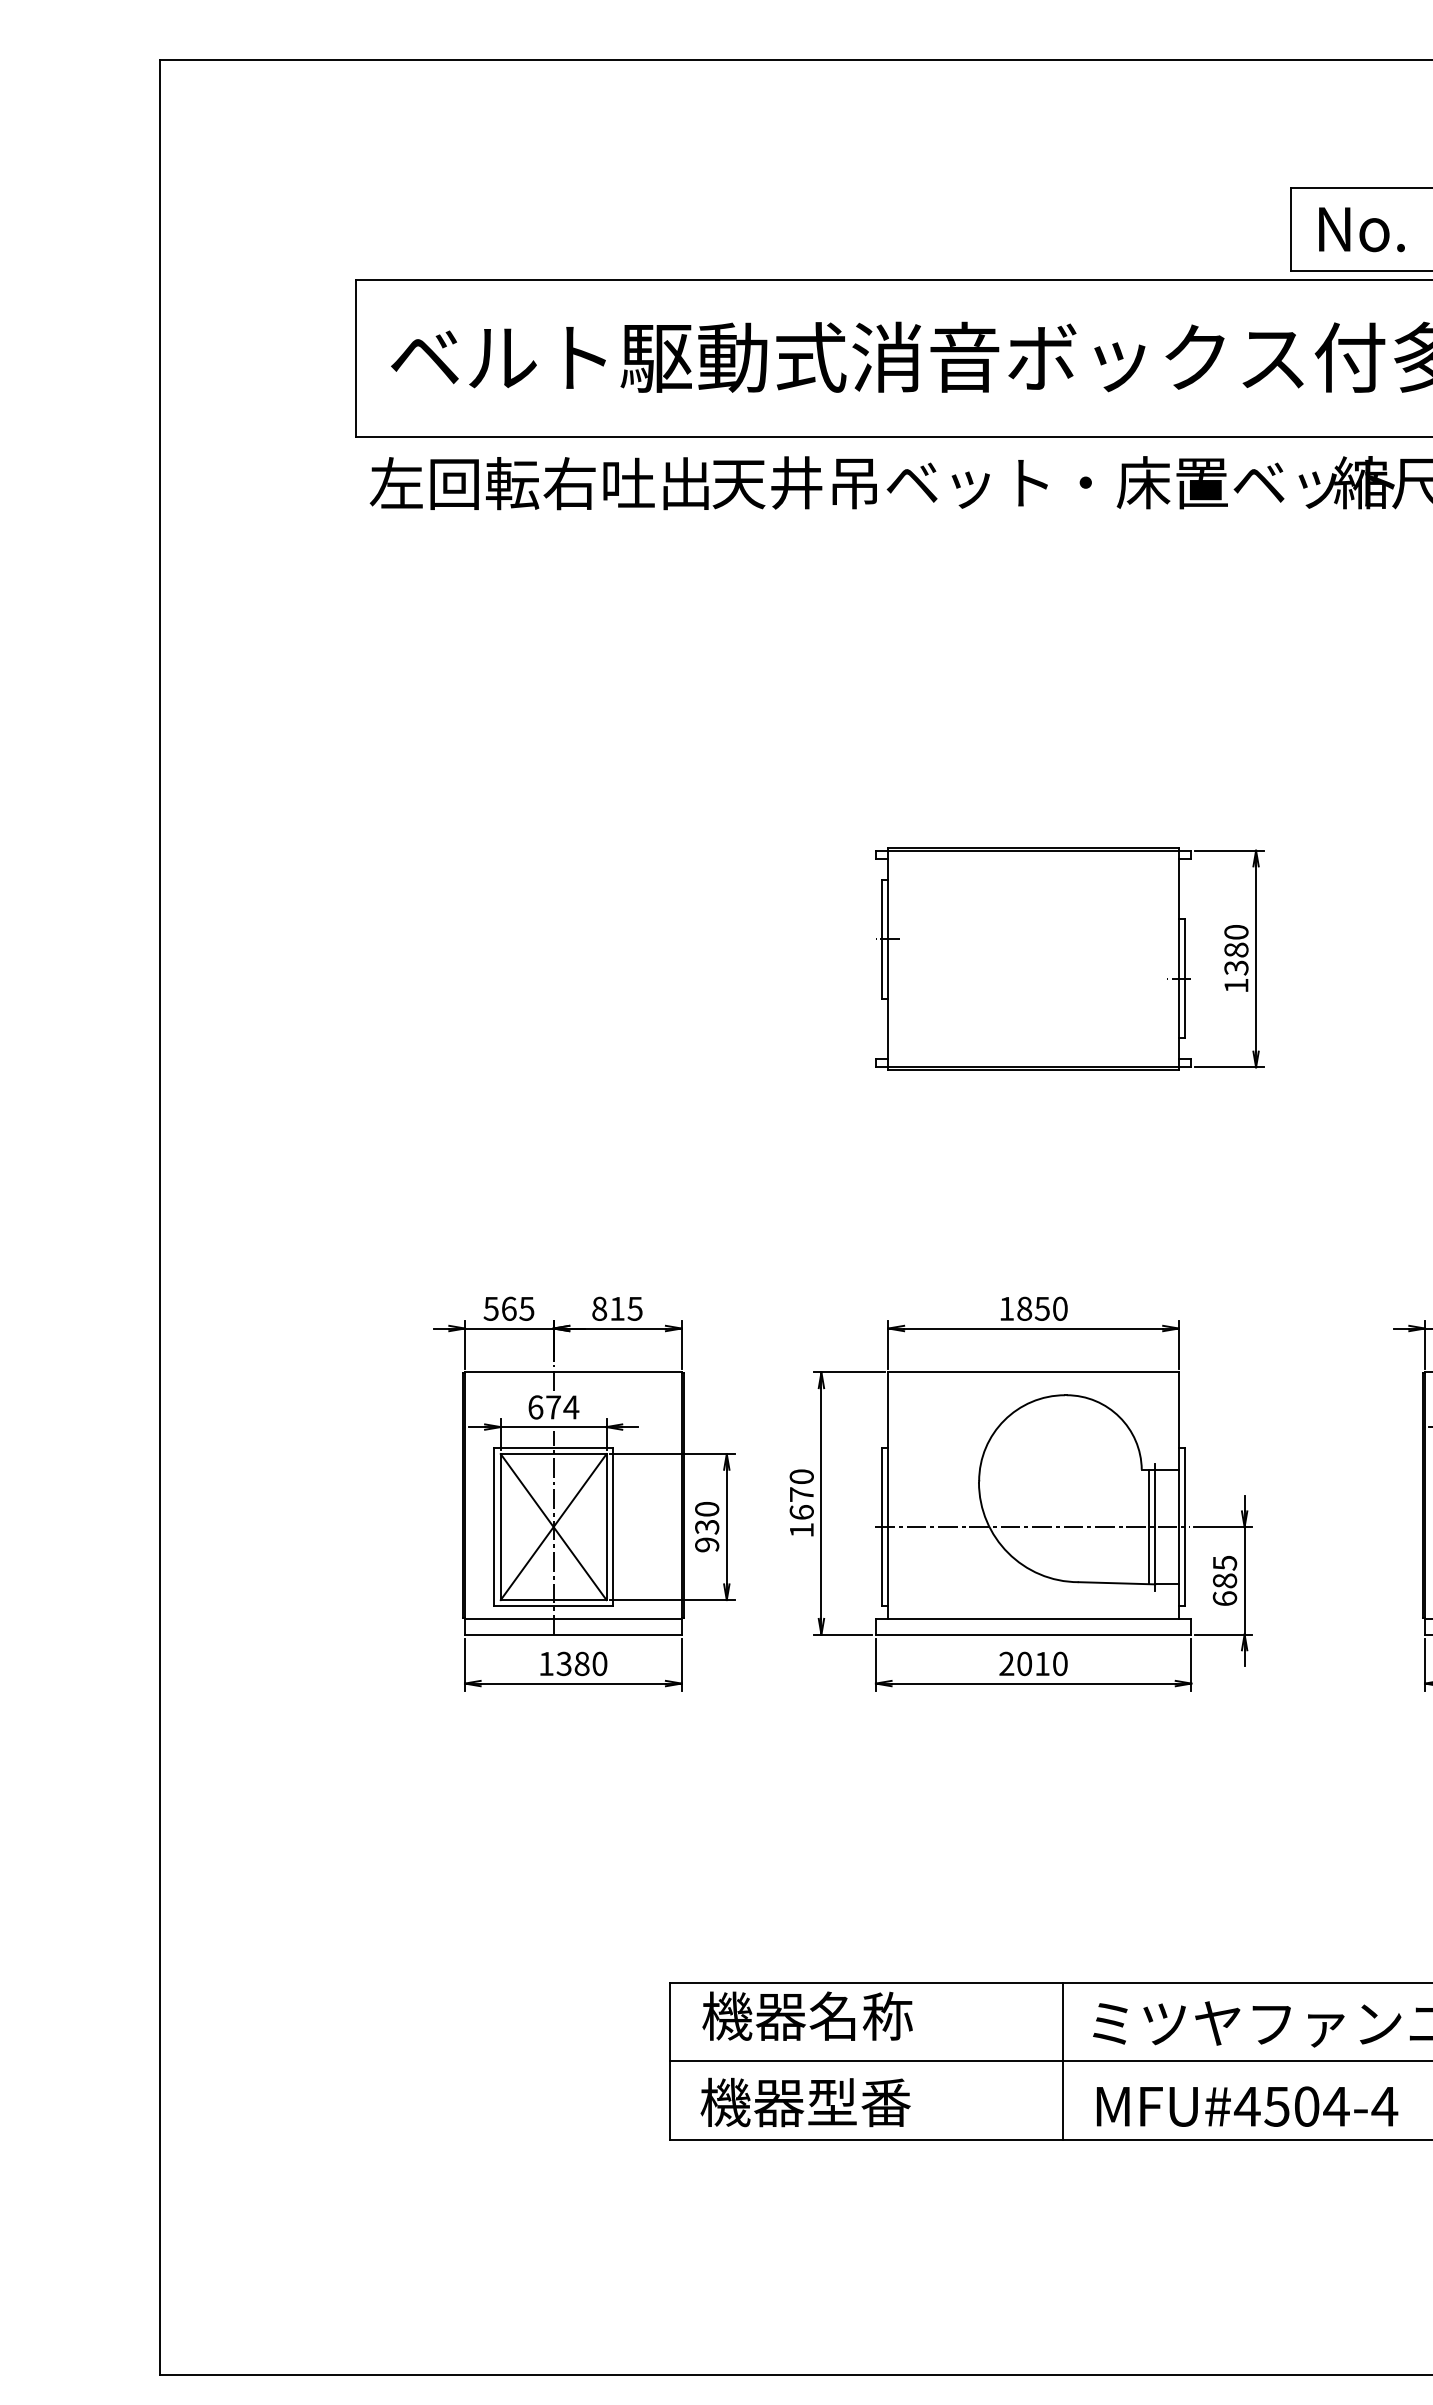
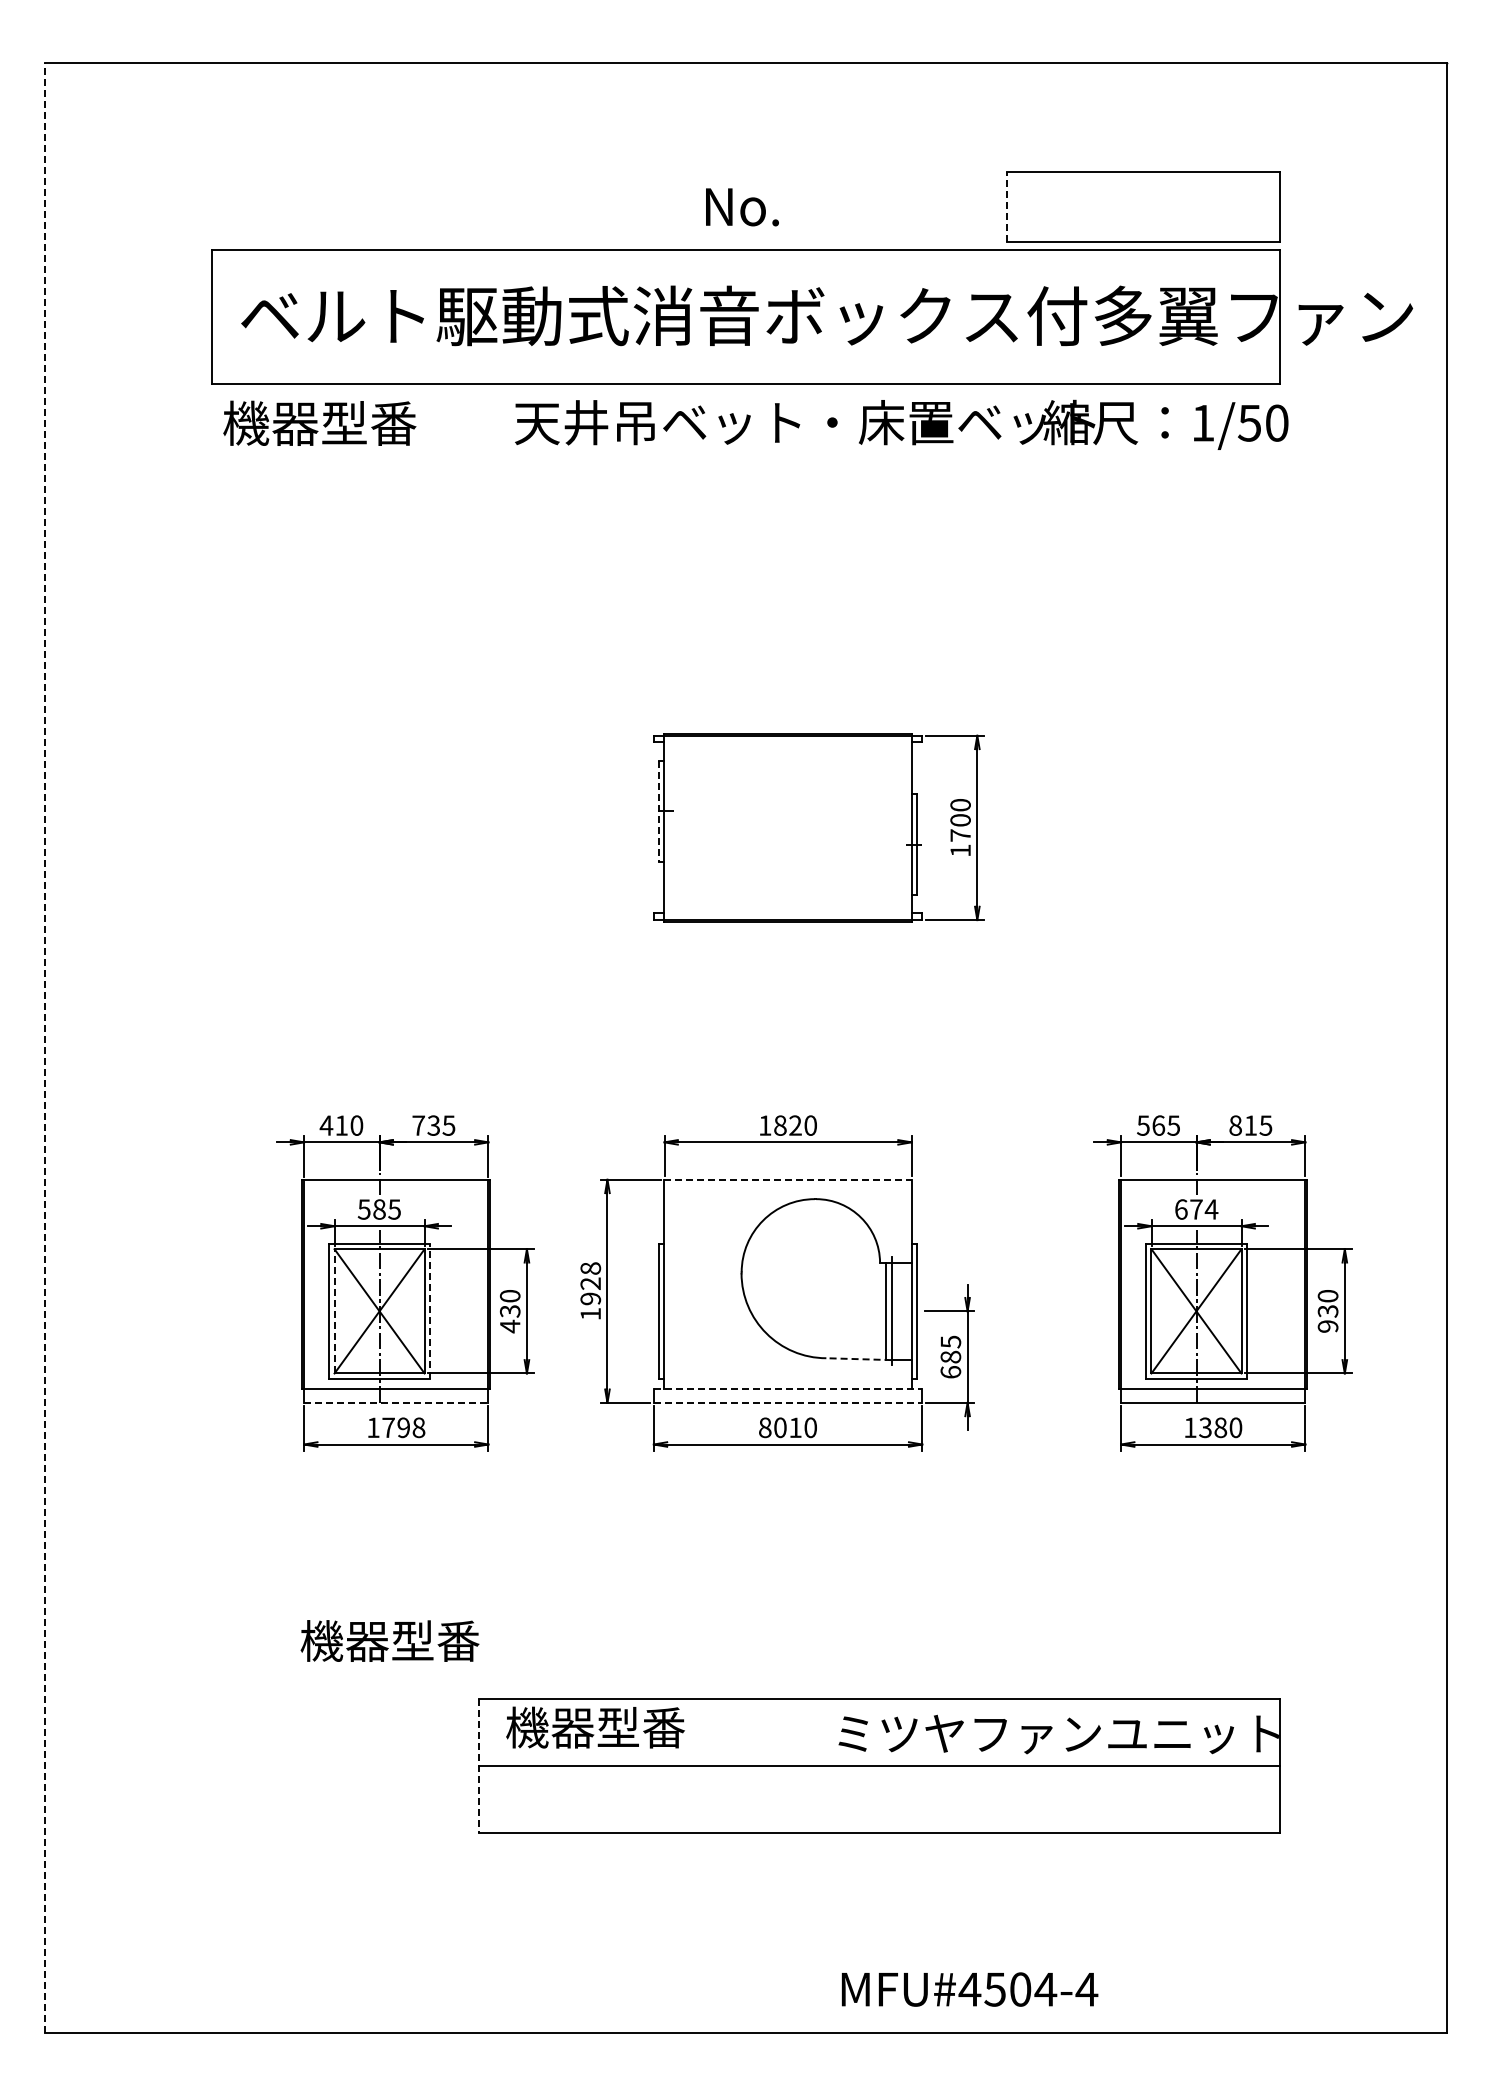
line: (1290, 228) -> (1006, 206), solid -> dashed
text: (1362, 229) -> (742, 207), moved
text: (539, 482) -> (367, 422), 左回転右吐出 -> 機器型番
line: (882, 939) -> (659, 811), solid -> dashed
text: (1236, 959) -> (960, 828), 1380 -> 1700
line: (159, 1217) -> (44, 1047), solid -> dashed
text: (508, 1308) -> (341, 1125), 565 -> 410
text: (607, 1308) -> (425, 1125), 815 -> 735
text: (1042, 1308) -> (795, 1125), 1850 -> 1820
line: (1034, 1372) -> (788, 1179), solid -> dashed
text: (553, 1407) -> (379, 1209), 674 -> 585
text: (801, 1494) -> (590, 1283), 1670 -> 1928
line: (500, 1526) -> (334, 1310), solid -> dashed
line: (612, 1526) -> (429, 1310), solid -> dashed
line: (1032, 1527) -> (787, 1311), removed
text: (706, 1544) -> (509, 1326), 930 -> 430
line: (1116, 1583) -> (858, 1359), solid -> dashed
line: (1034, 1618) -> (788, 1389), solid -> dashed
line: (573, 1634) -> (396, 1402), solid -> dashed
line: (1034, 1634) -> (788, 1402), solid -> dashed
text: (581, 1663) -> (403, 1427), 1380 -> 1798
text: (1007, 1663) -> (765, 1427), 2010 -> 8010
text: (861, 2016) -> (641, 1727), 機器名称 -> 機器型番
line: (669, 2060) -> (478, 1765), solid -> dashed
line: (1062, 2060) -> (812, 1765), removed
text: (805, 2101) -> (389, 1640), moved
text: (1246, 2106) -> (969, 1989), moved

